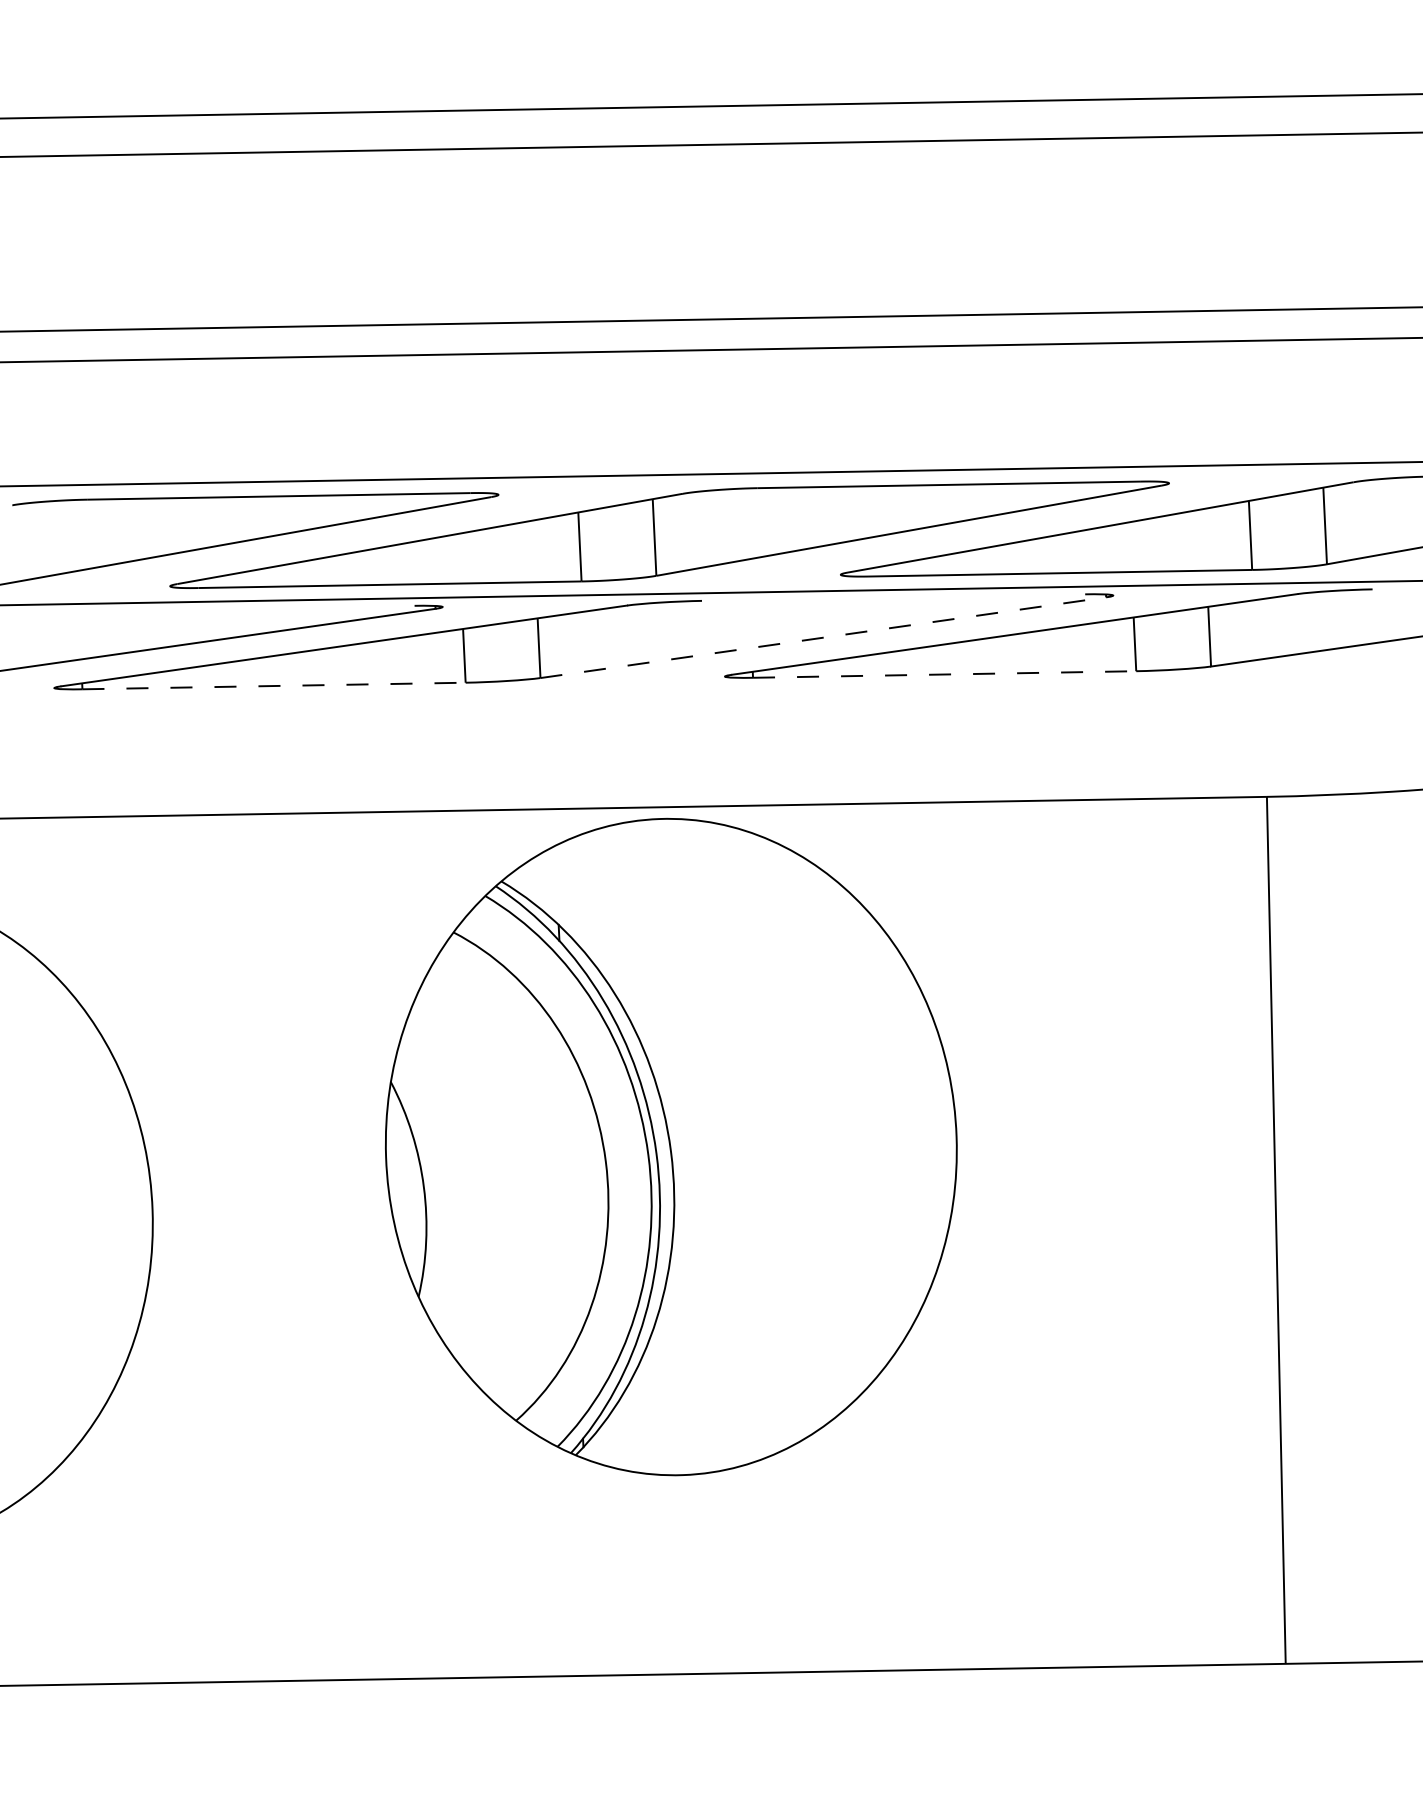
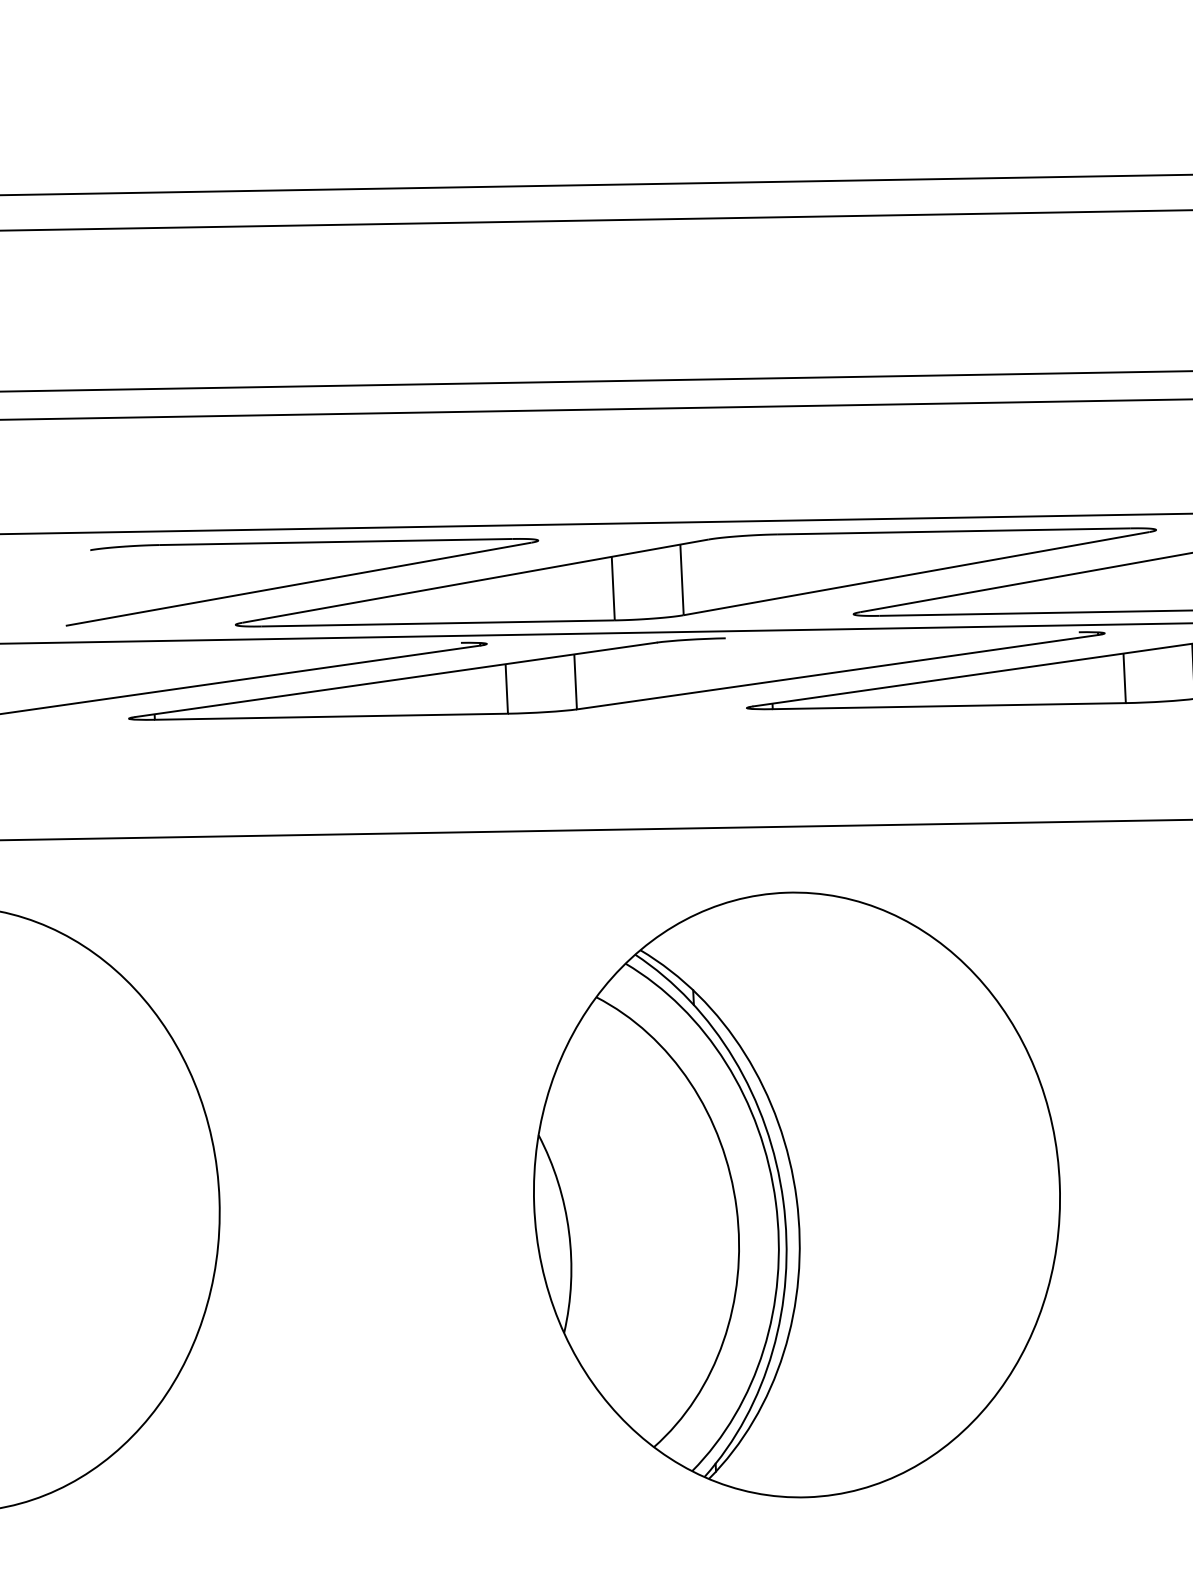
line: (823, 637) -> (837, 672), dashed -> solid
line: (944, 674) -> (949, 706), dashed -> solid
line: (274, 686) -> (331, 717), dashed -> solid
part: (671, 1147) -> (797, 1195), moved

